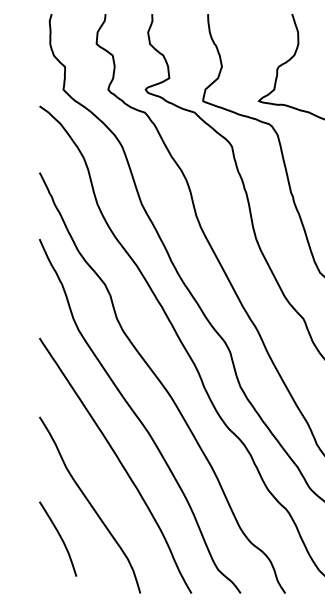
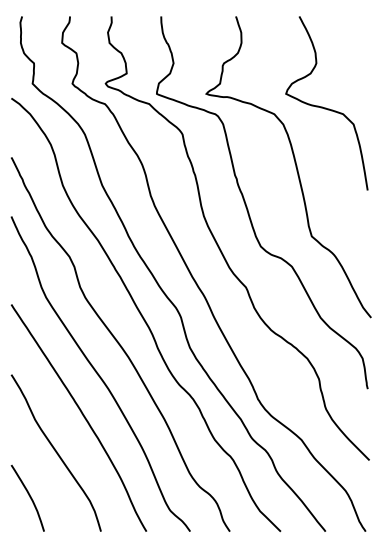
curve: (59, 538) -> (29, 497), moved

